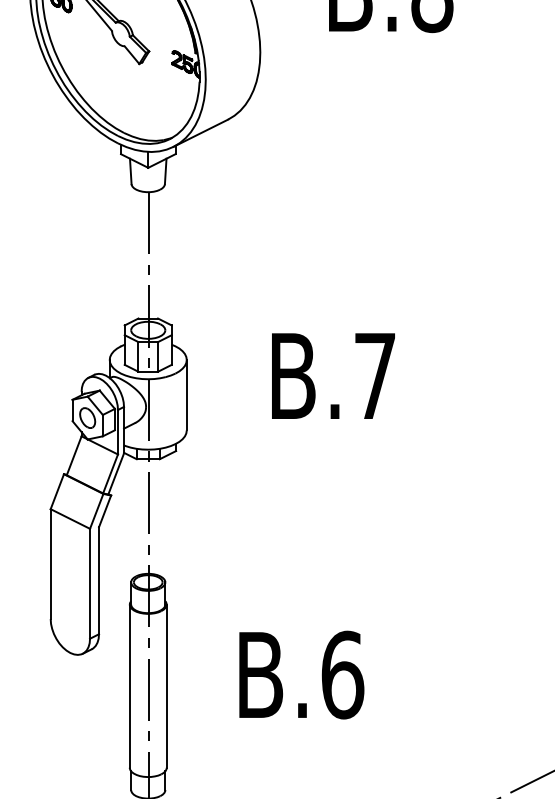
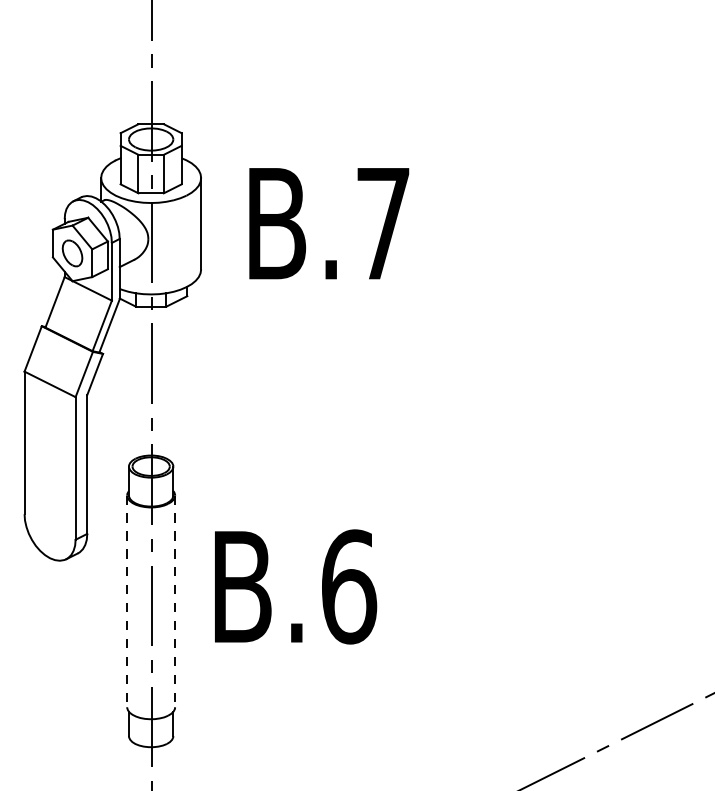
text: (333, 375) -> (329, 222), moved
text: (301, 674) -> (295, 586), moved
line: (129, 686) -> (126, 601), solid -> dashed
line: (166, 686) -> (174, 601), solid -> dashed

